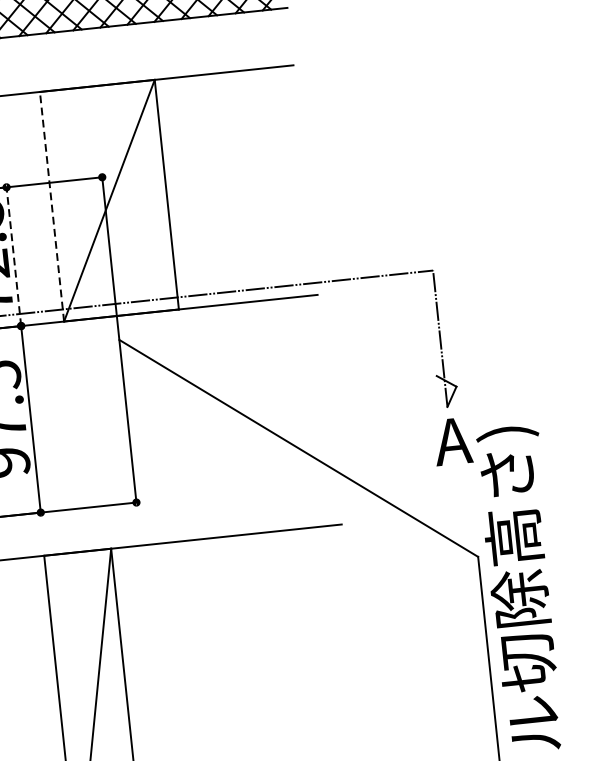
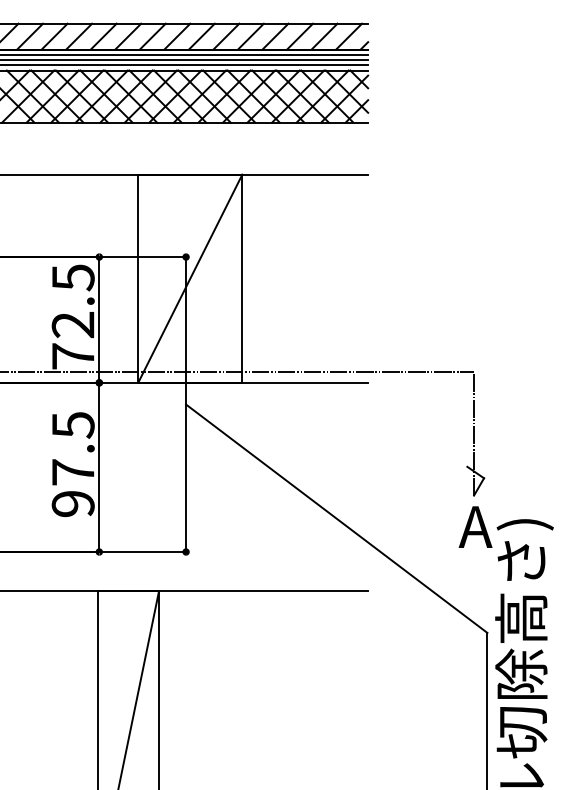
line: (52, 206) -> (138, 278), dashed -> solid
line: (14, 256) -> (99, 319), dashed -> solid

